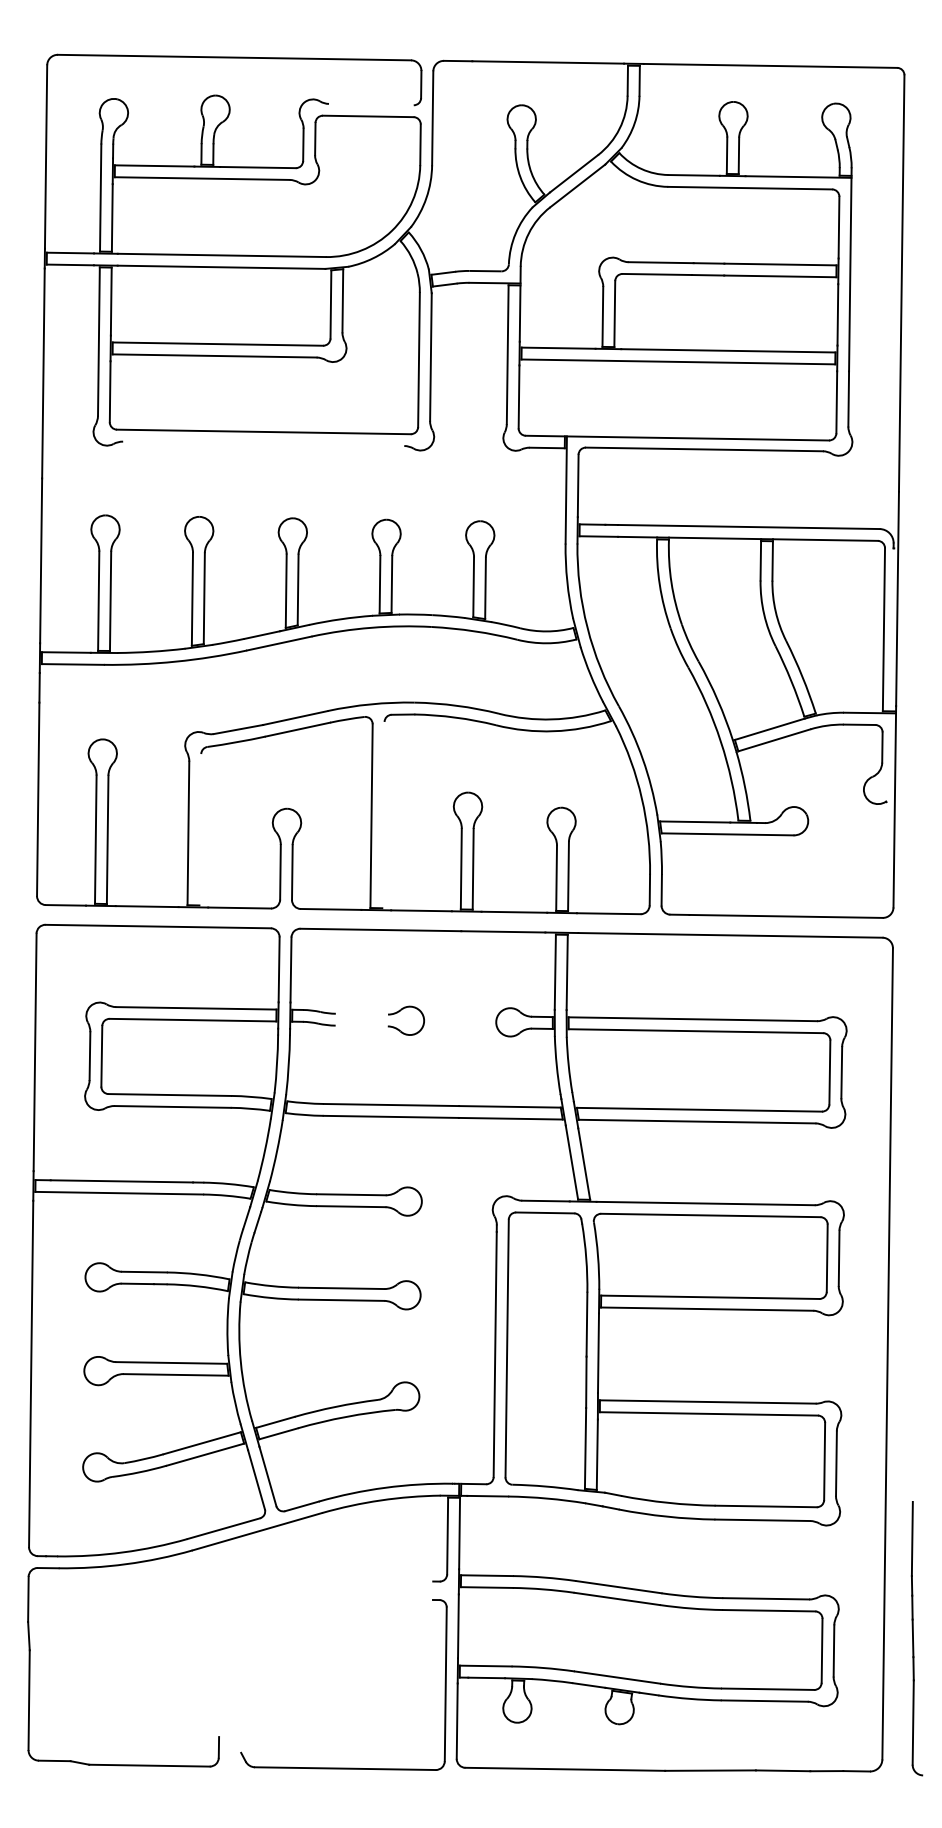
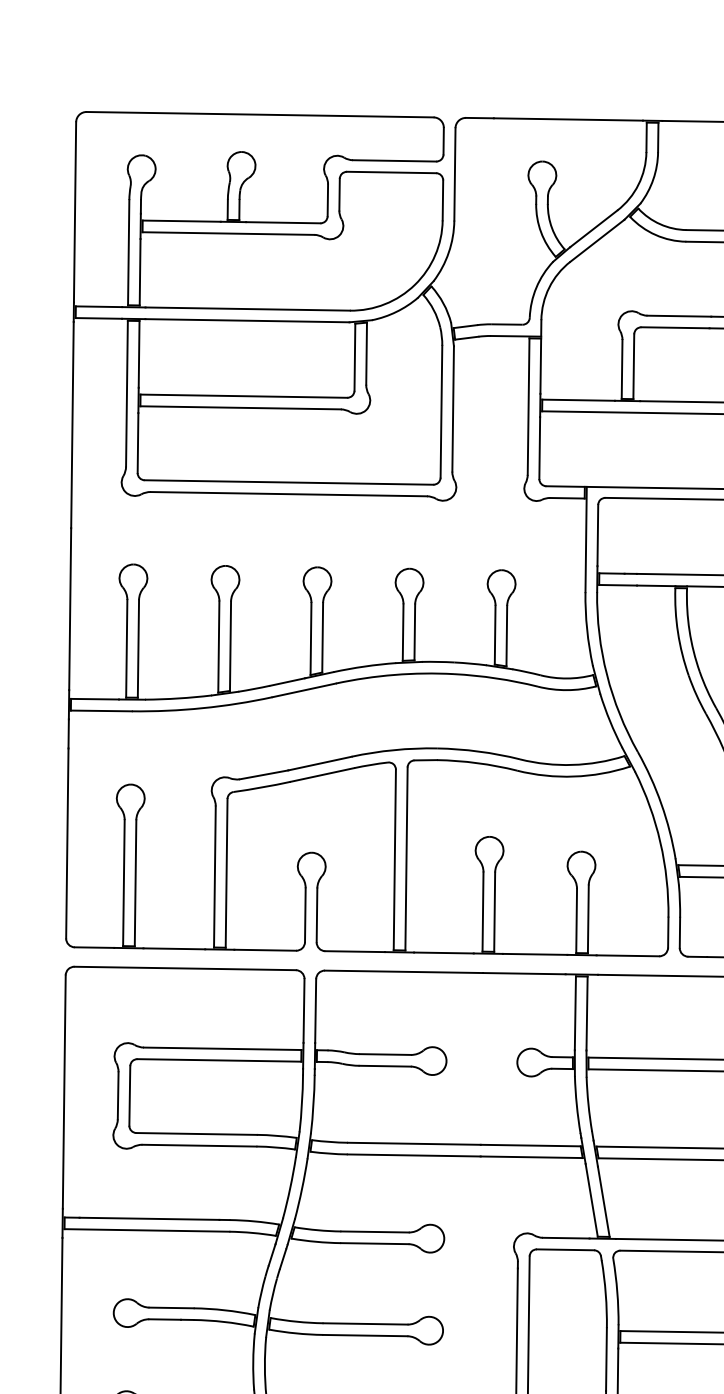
line: (371, 104) -> (394, 160), added
line: (263, 443) -> (288, 493), added
line: (383, 814) -> (406, 858), added
line: (200, 829) -> (226, 873), added
line: (361, 1013) -> (384, 1053), added
line: (361, 1025) -> (384, 1065), added

